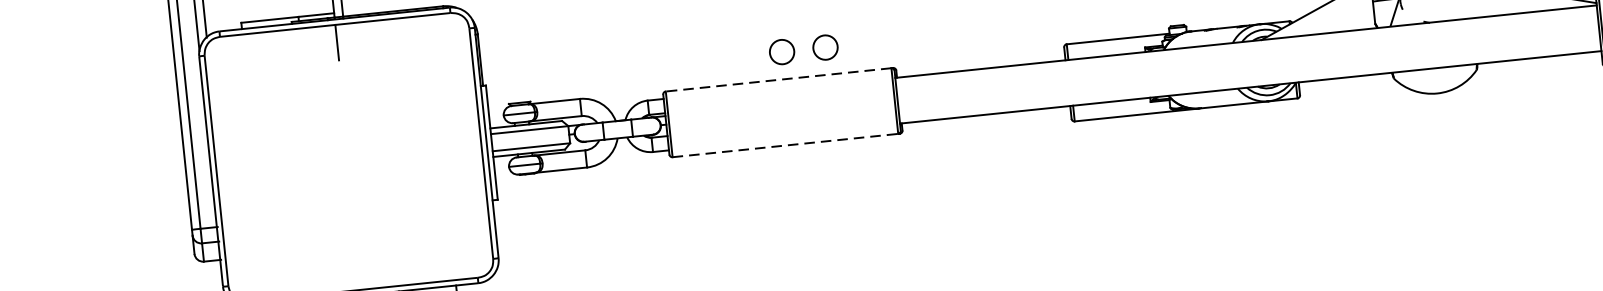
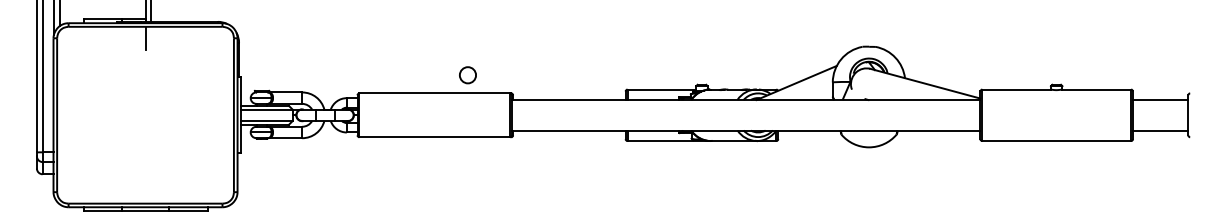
circle: (781, 52) -> (438, 75), removed
line: (778, 80) -> (434, 93), dashed -> solid
line: (786, 145) -> (435, 137), dashed -> solid

